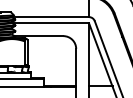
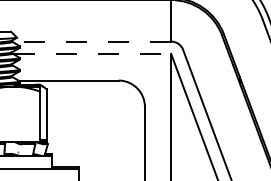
line: (50, 17) -> (92, 42), solid -> dashed
line: (51, 23) -> (94, 54), solid -> dashed

